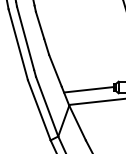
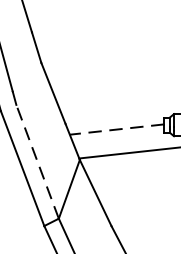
line: (88, 89) -> (116, 128), solid -> dashed
line: (47, 106) -> (38, 161), solid -> dashed

